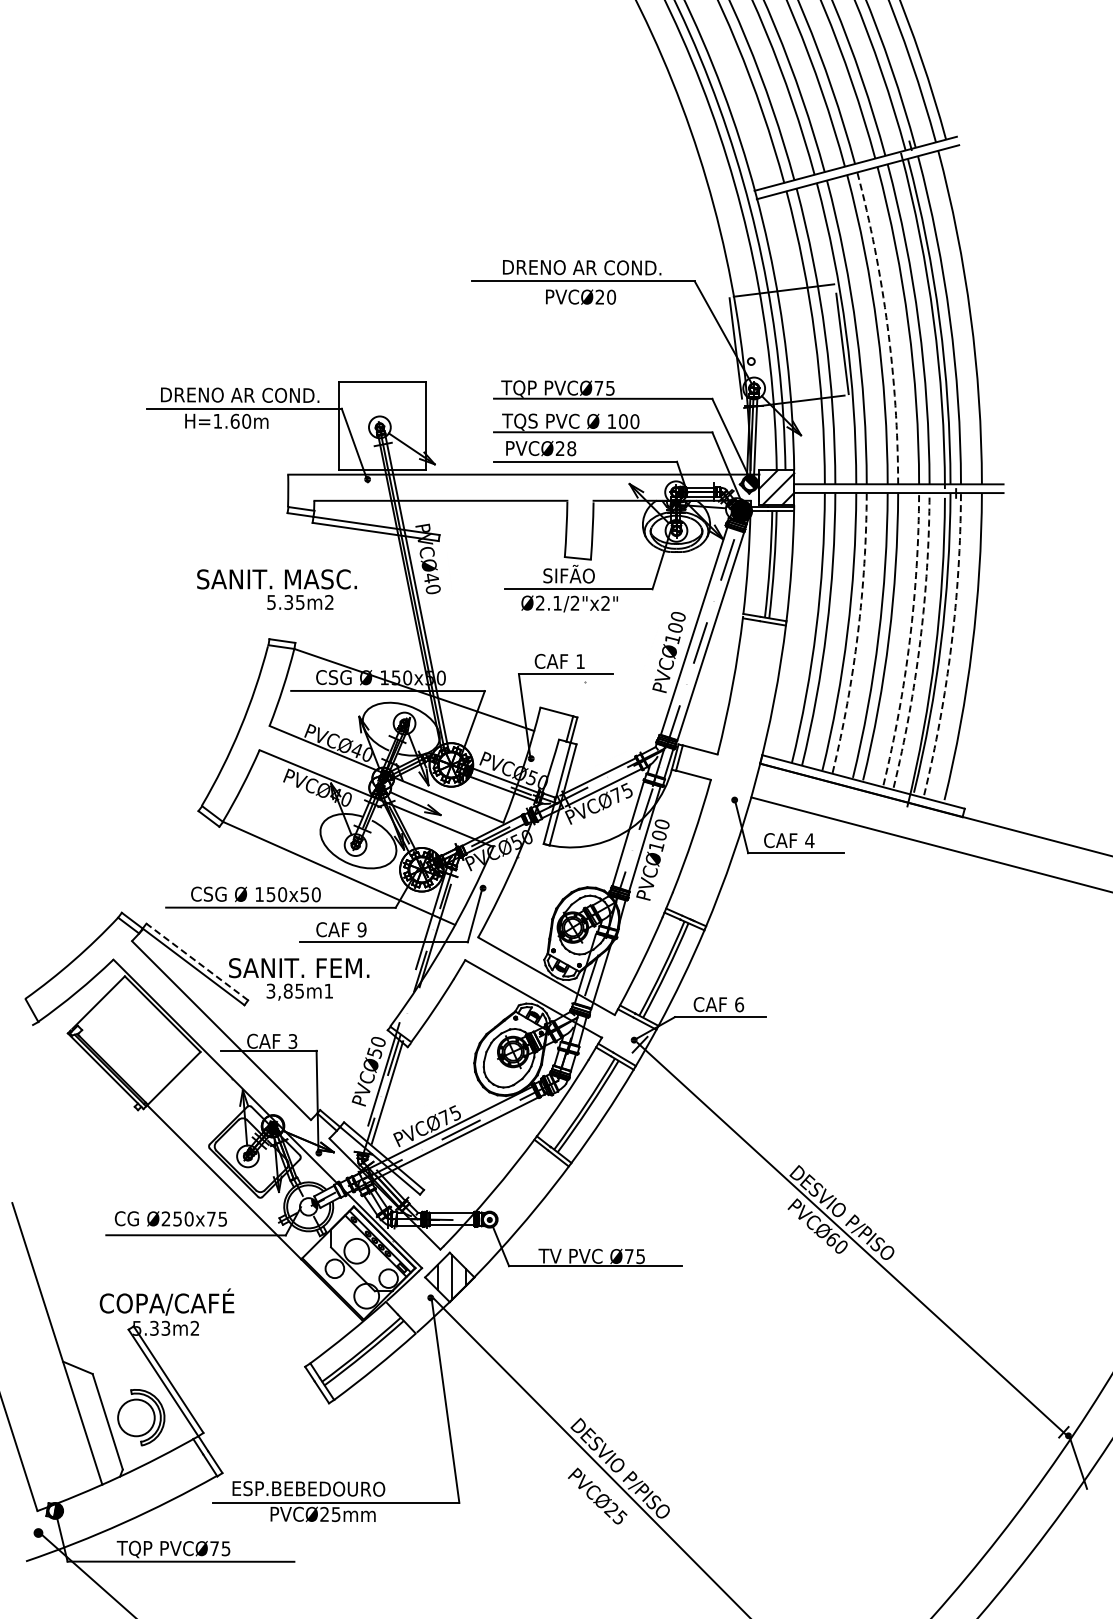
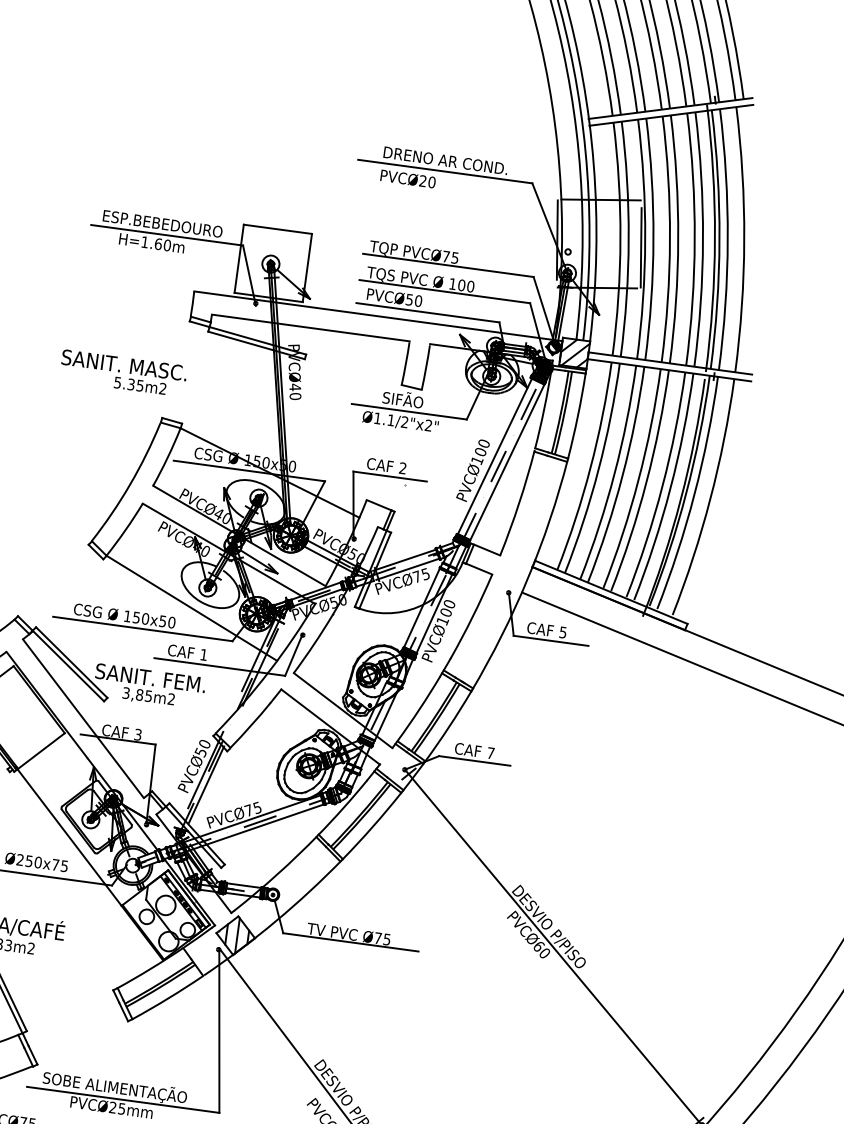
text: (581, 296) -> (408, 178), moved
arc: (887, 327) -> (678, 239), dashed -> solid
text: (240, 395) -> (165, 224), DRENO AR COND. -> ESP.BEBEDOURO
text: (565, 448) -> (413, 300), PVCØ28 -> PVCØ50
text: (276, 589) -> (123, 373), moved
text: (539, 602) -> (377, 417), Ø2.1/2"x2" -> Ø1.1/2"x2"
arc: (857, 633) -> (622, 475), dashed -> solid
arc: (909, 640) -> (662, 486), dashed -> solid
arc: (920, 641) -> (670, 488), dashed -> solid
arc: (951, 645) -> (694, 494), dashed -> solid
text: (580, 661) -> (402, 468), 1 -> 2
text: (809, 840) -> (562, 632), 4 -> 5
text: (361, 929) -> (203, 654), 9 -> 1
line: (197, 962) -> (71, 662), dashed -> solid
text: (328, 990) -> (171, 698), 3,85m1 -> 3,85m2
text: (739, 1004) -> (490, 753), 6 -> 7
text: (324, 1489) -> (115, 1088), ESP.BEBEDOURO -> SOBE ALIMENTAÇÃO

